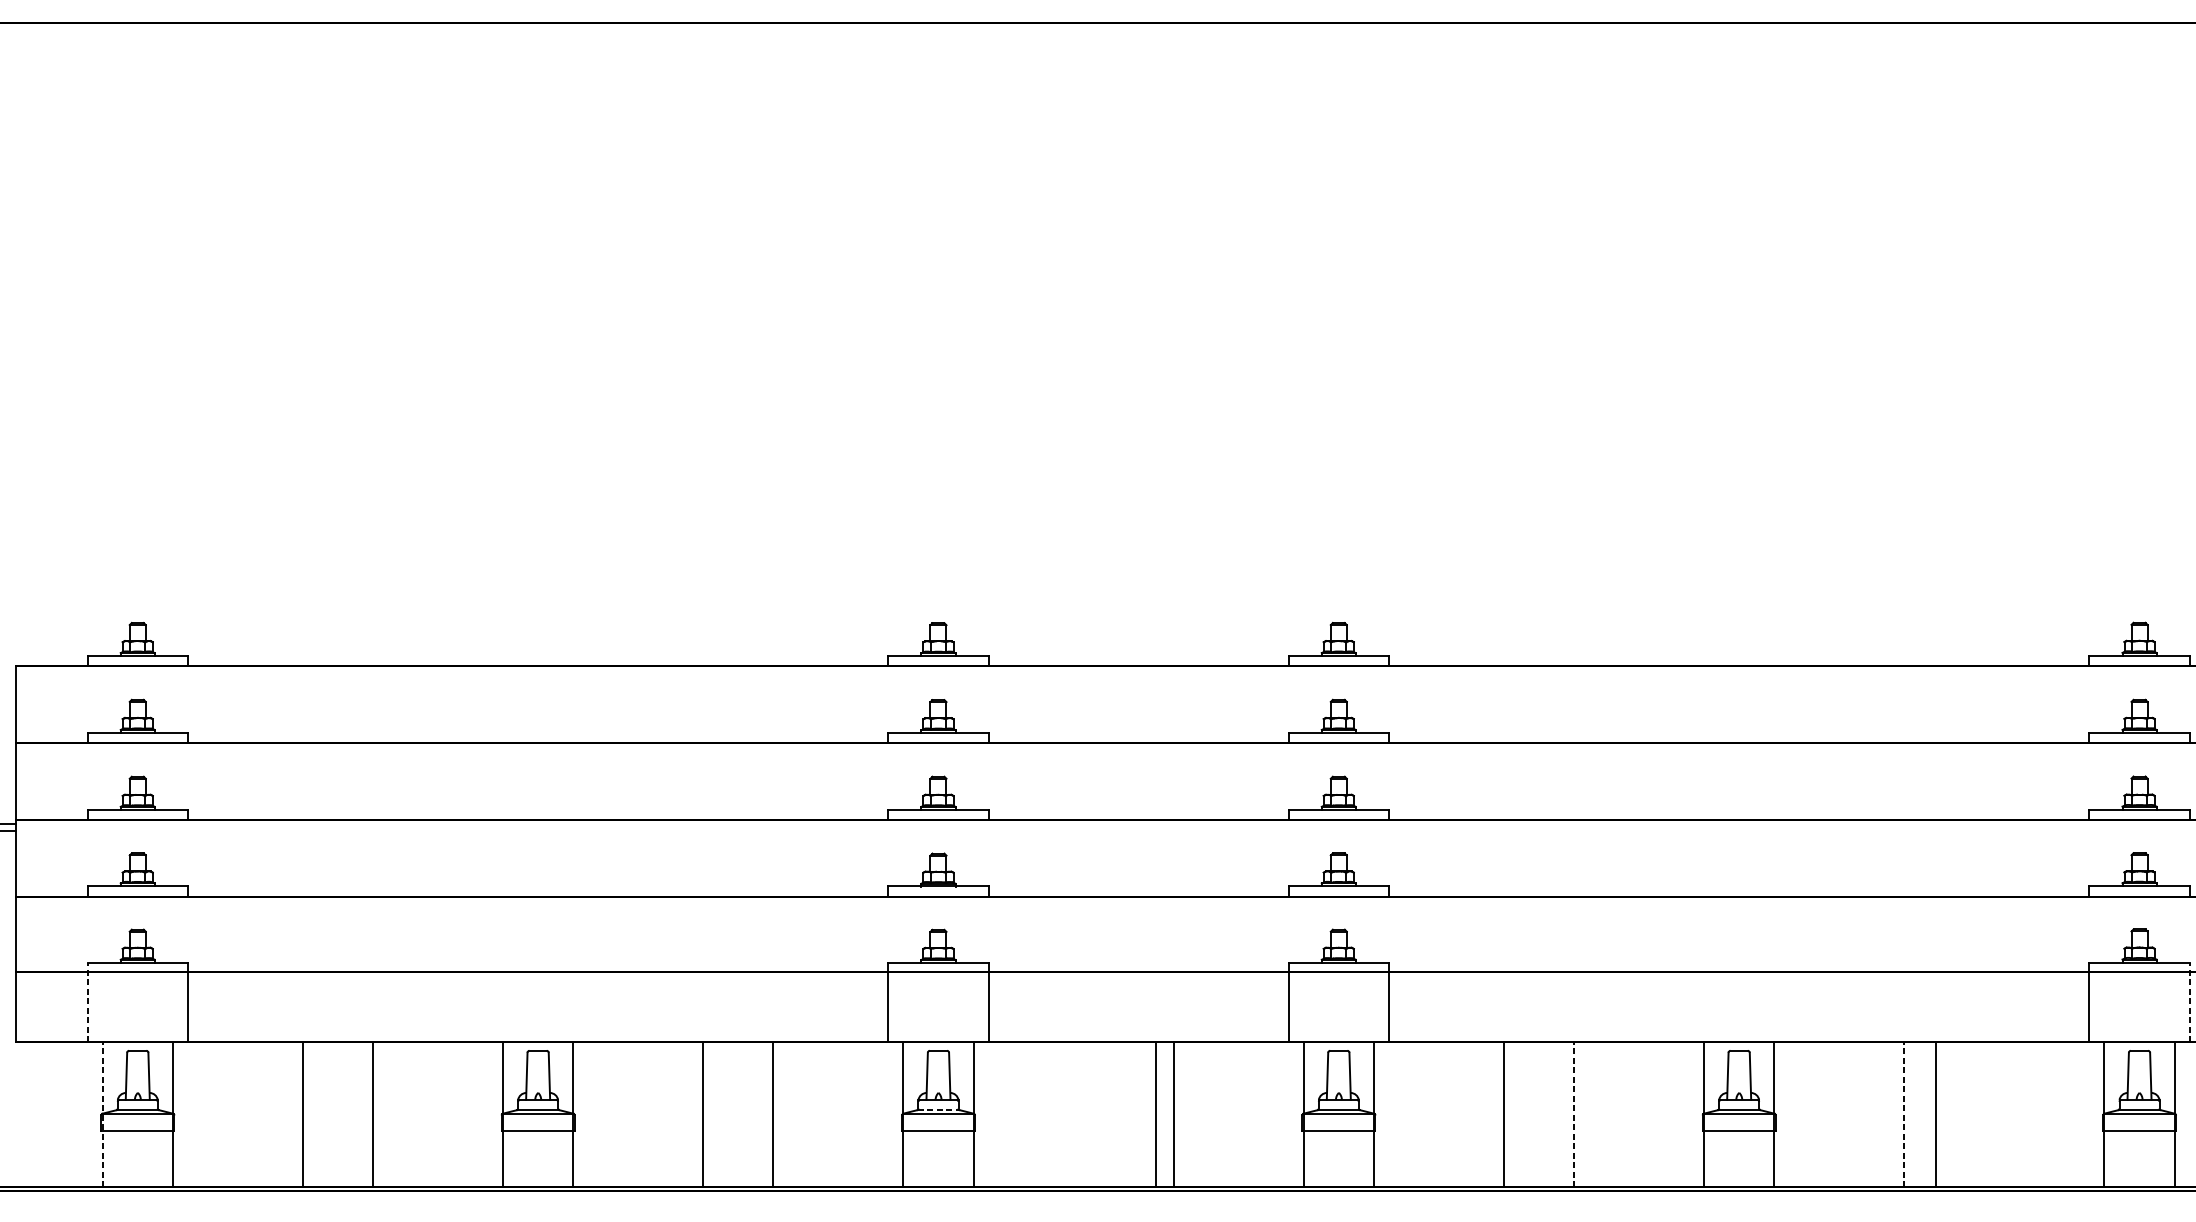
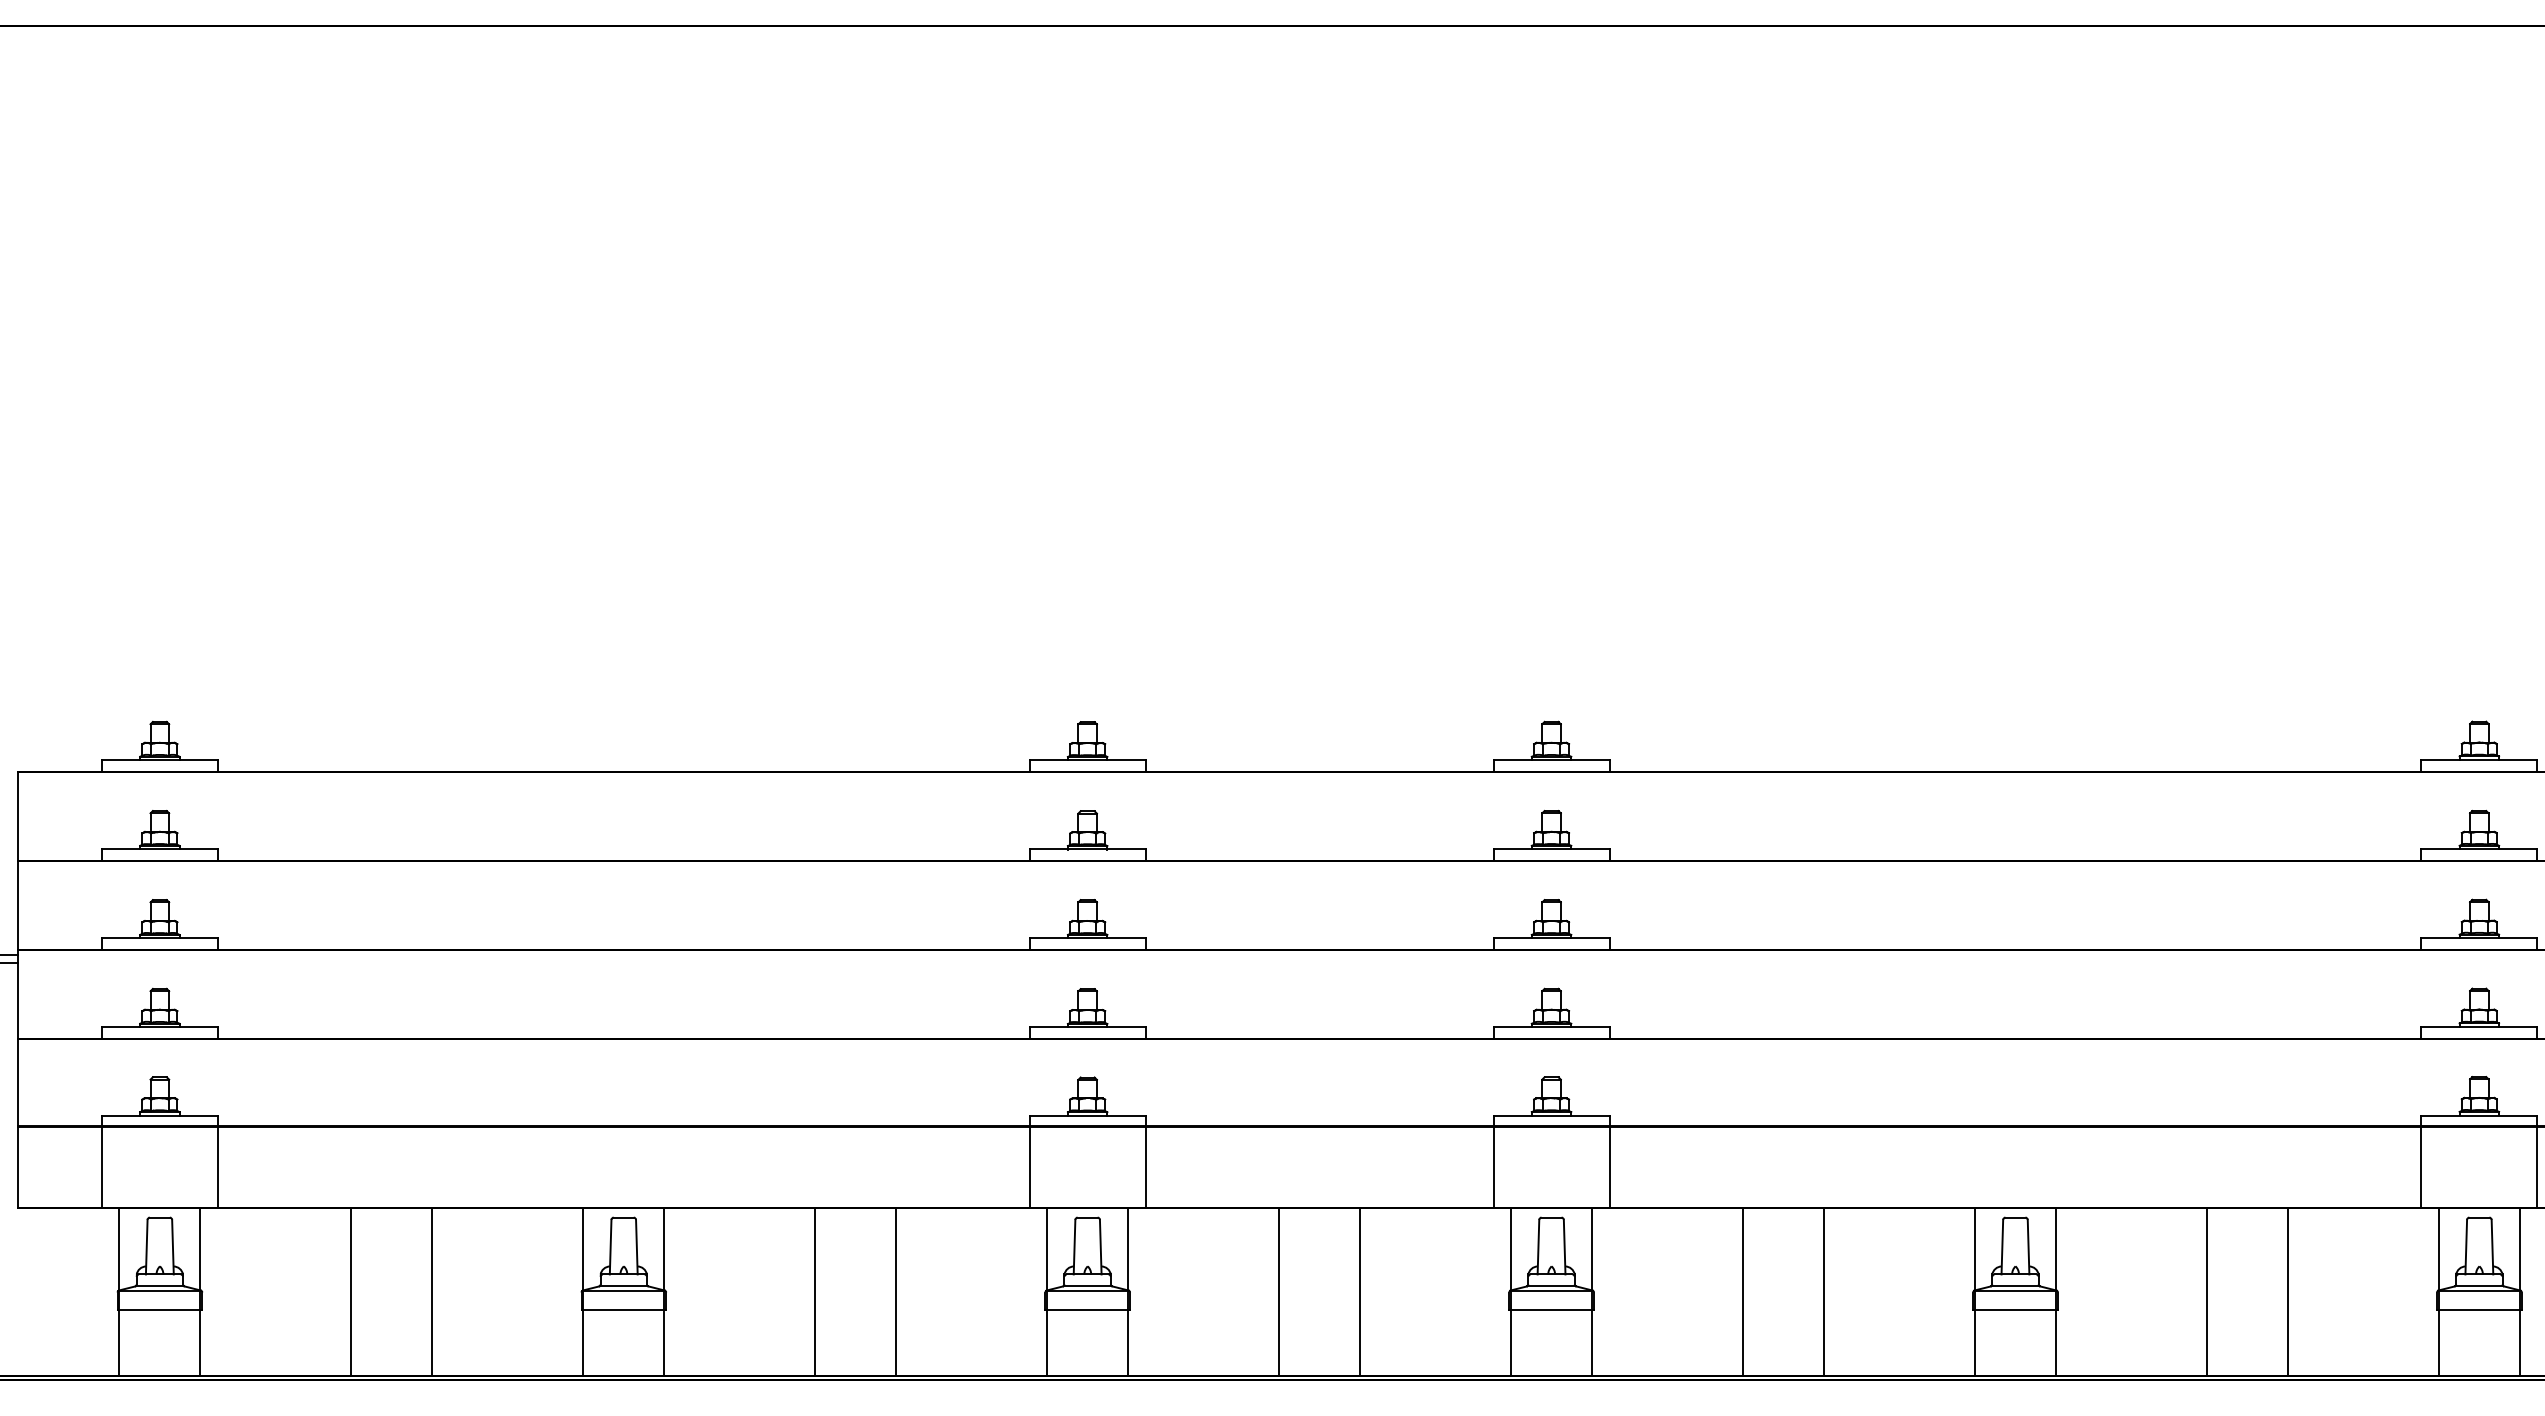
line: (87, 1002) -> (101, 1161), dashed -> solid
line: (2189, 1002) -> (2537, 1161), dashed -> solid
line: (939, 1110) -> (1088, 1286), dashed -> solid
line: (102, 1114) -> (119, 1291), dashed -> solid
line: (1156, 1114) -> (1279, 1291), moved
line: (1574, 1114) -> (1824, 1291), dashed -> solid
line: (1904, 1114) -> (2206, 1291), dashed -> solid
line: (1936, 1114) -> (2288, 1291), moved

